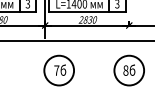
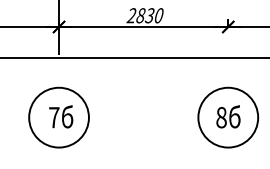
part: (58, 70) -> (57, 117), moved

